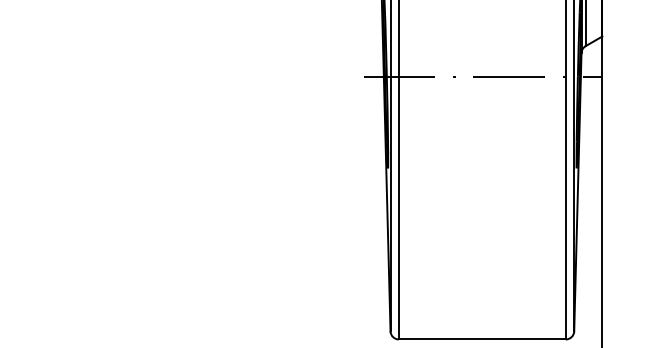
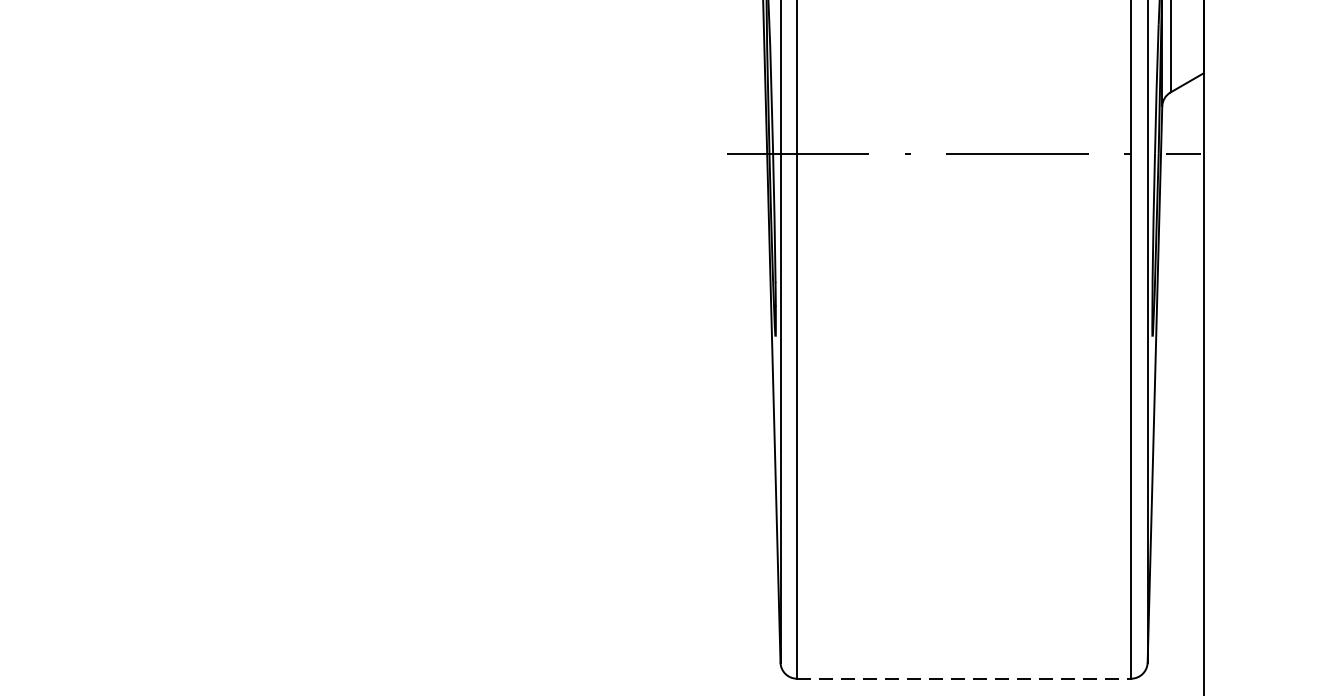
line: (482, 339) -> (964, 678), solid -> dashed

